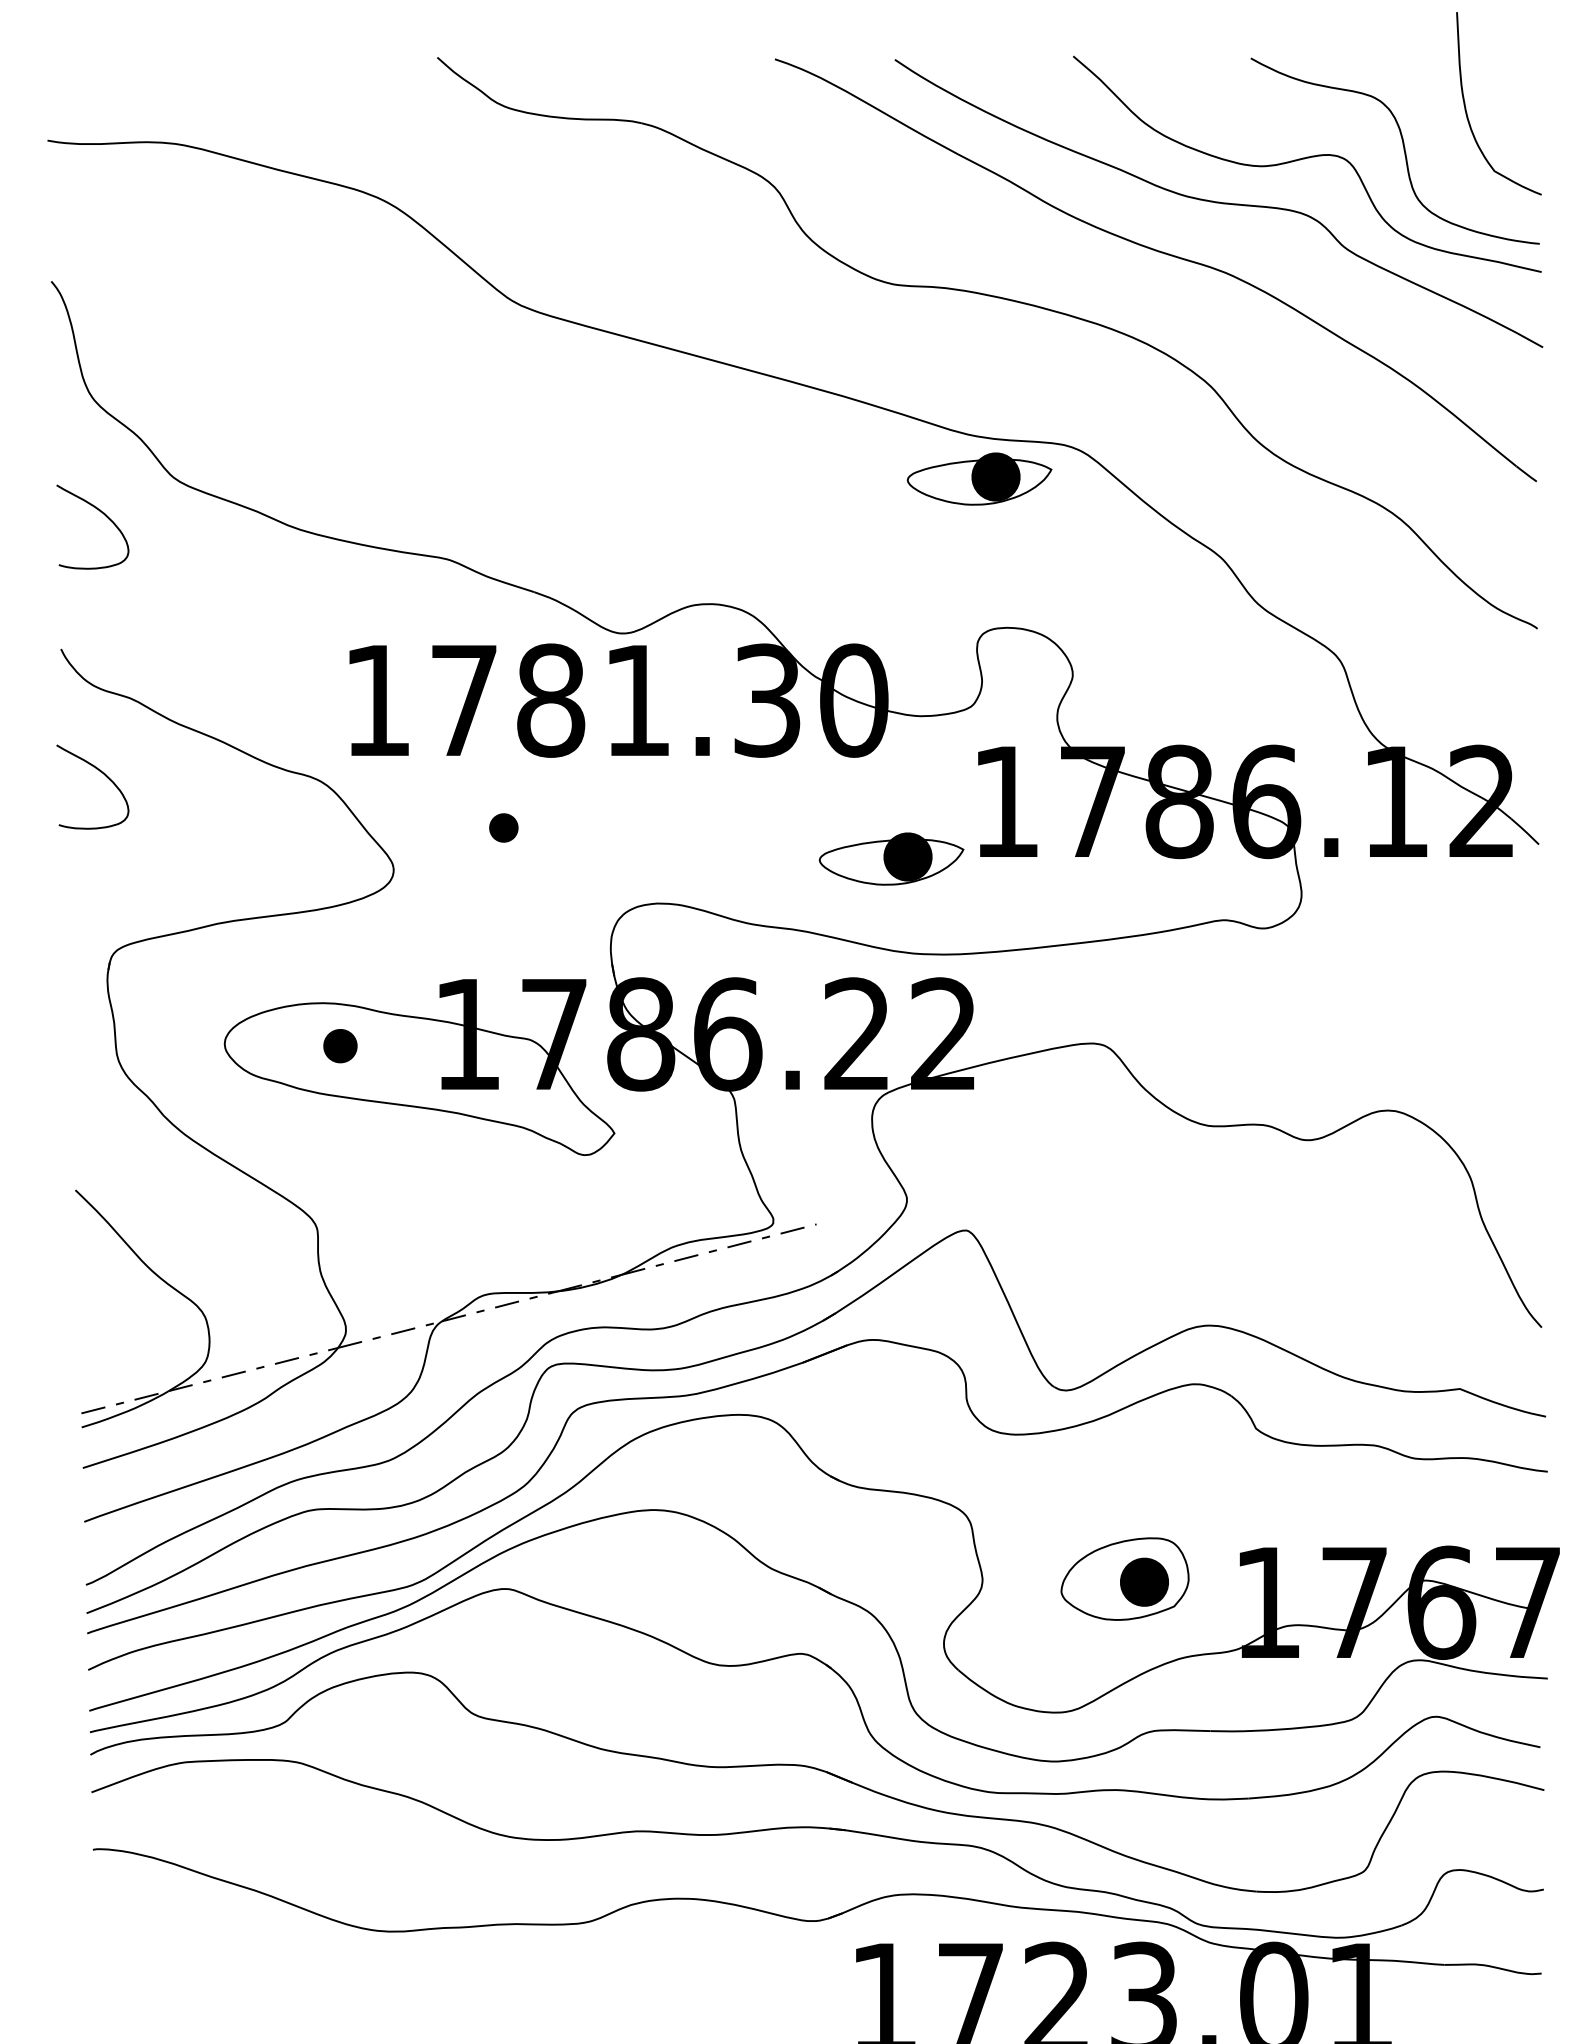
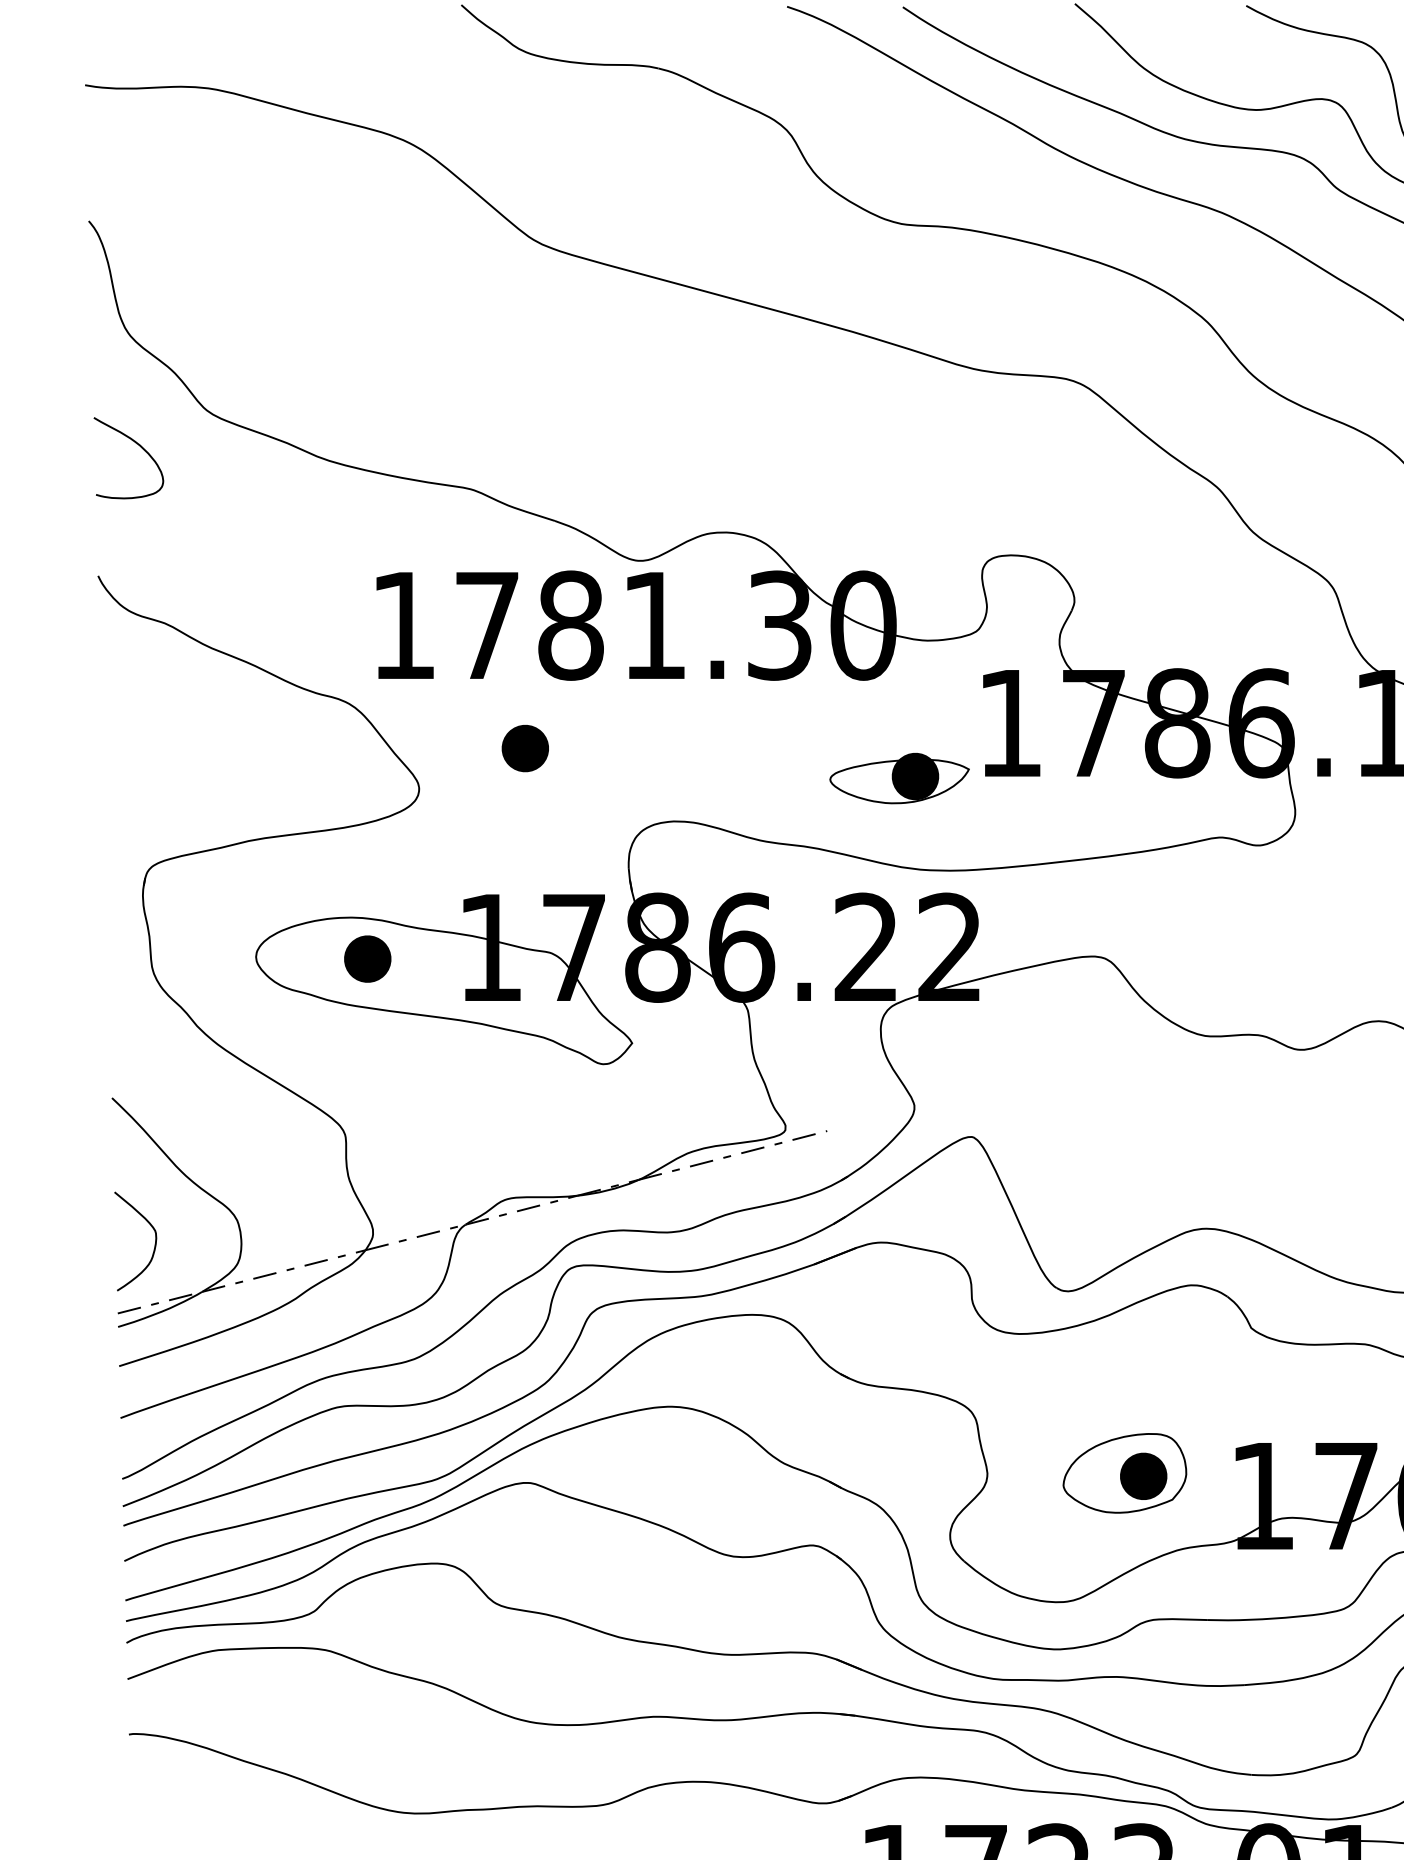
part: (979, 478) -> (984, 411), removed
curve: (100, 772) -> (136, 694), removed
part: (503, 827) -> (525, 748), size x1.67
part: (340, 1045) -> (367, 958), size x1.43
curve: (119, 1341) -> (154, 1244), added

